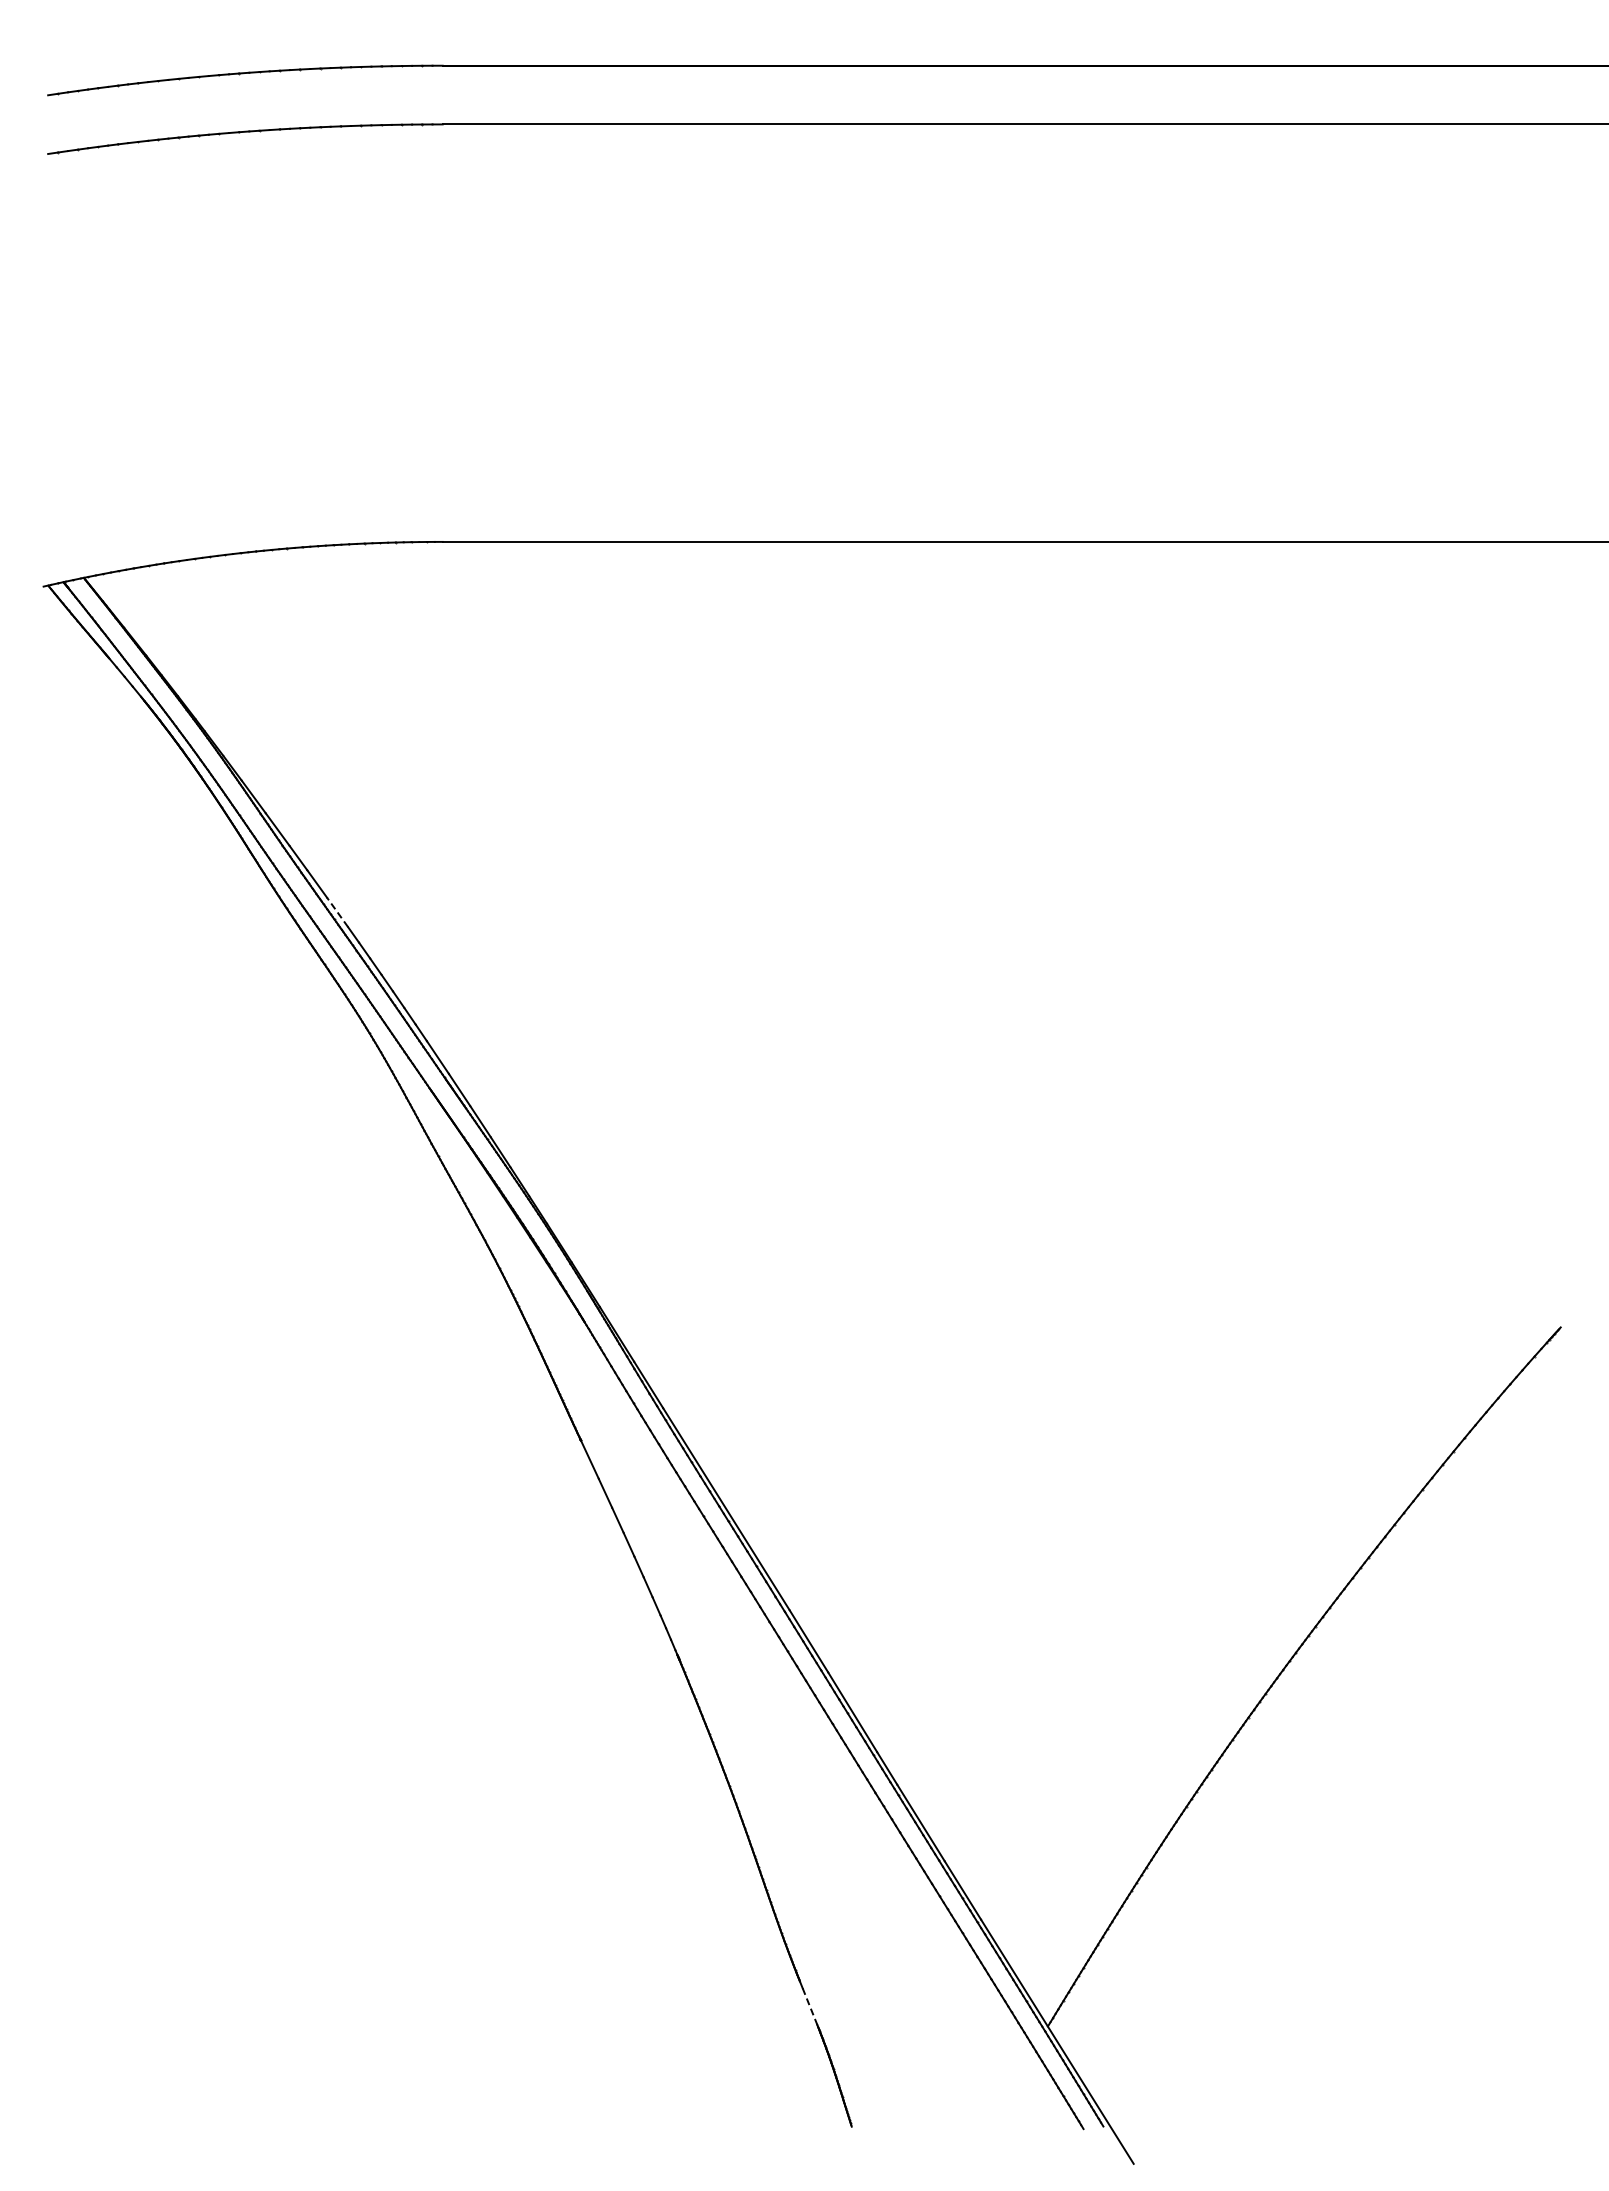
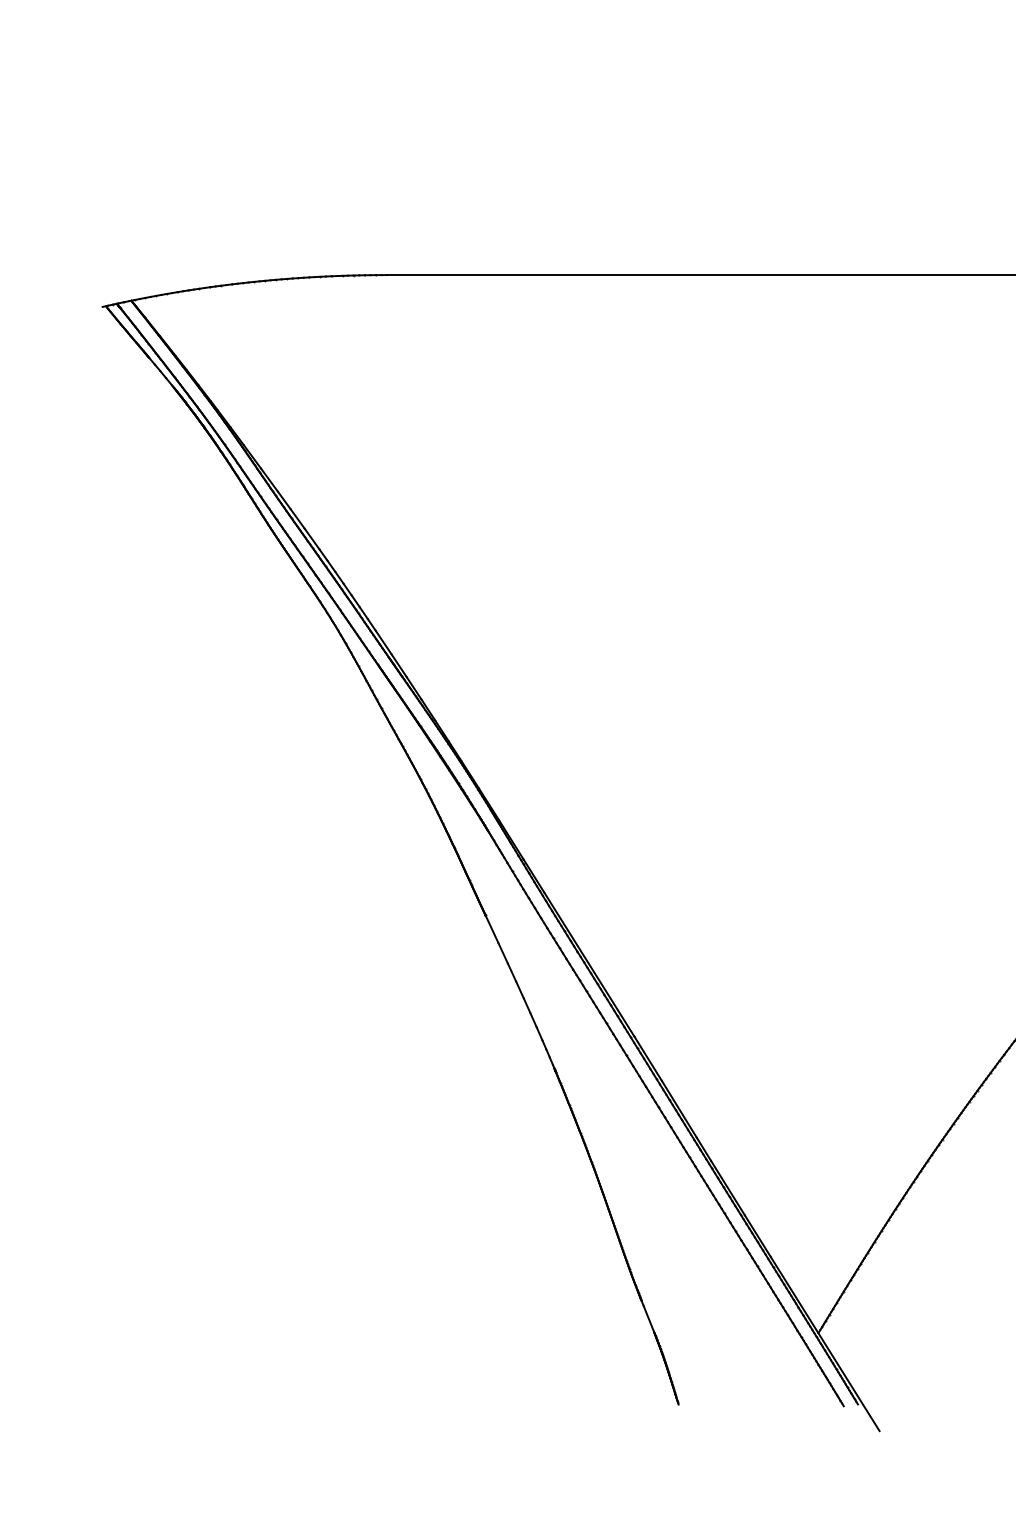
line: (337, 911) -> (312, 538), dashed -> solid
line: (810, 2007) -> (649, 1319), dashed -> solid

